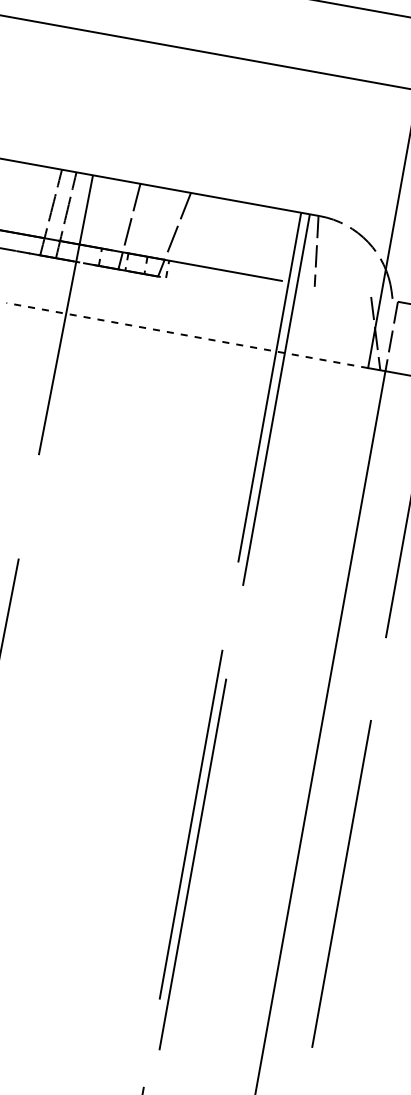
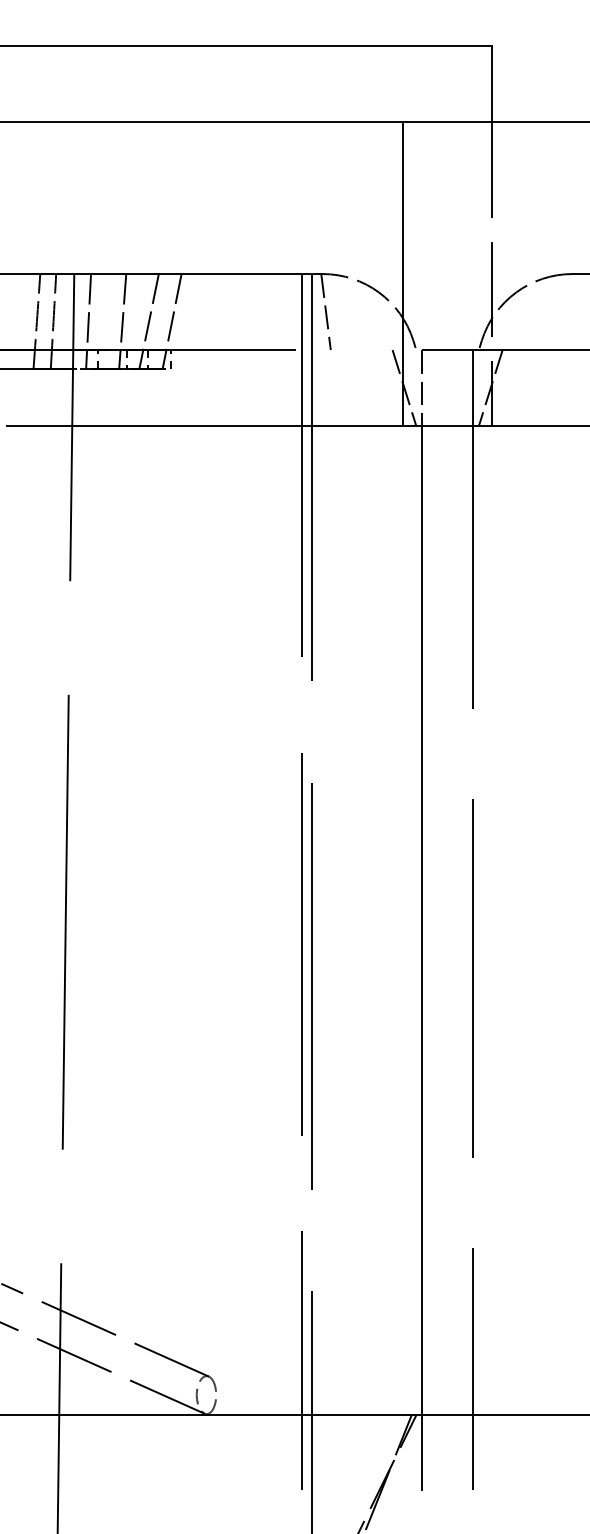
line: (98, 220) -> (88, 321), added
line: (152, 230) -> (148, 321), added
line: (186, 335) -> (204, 426), dashed -> solid

